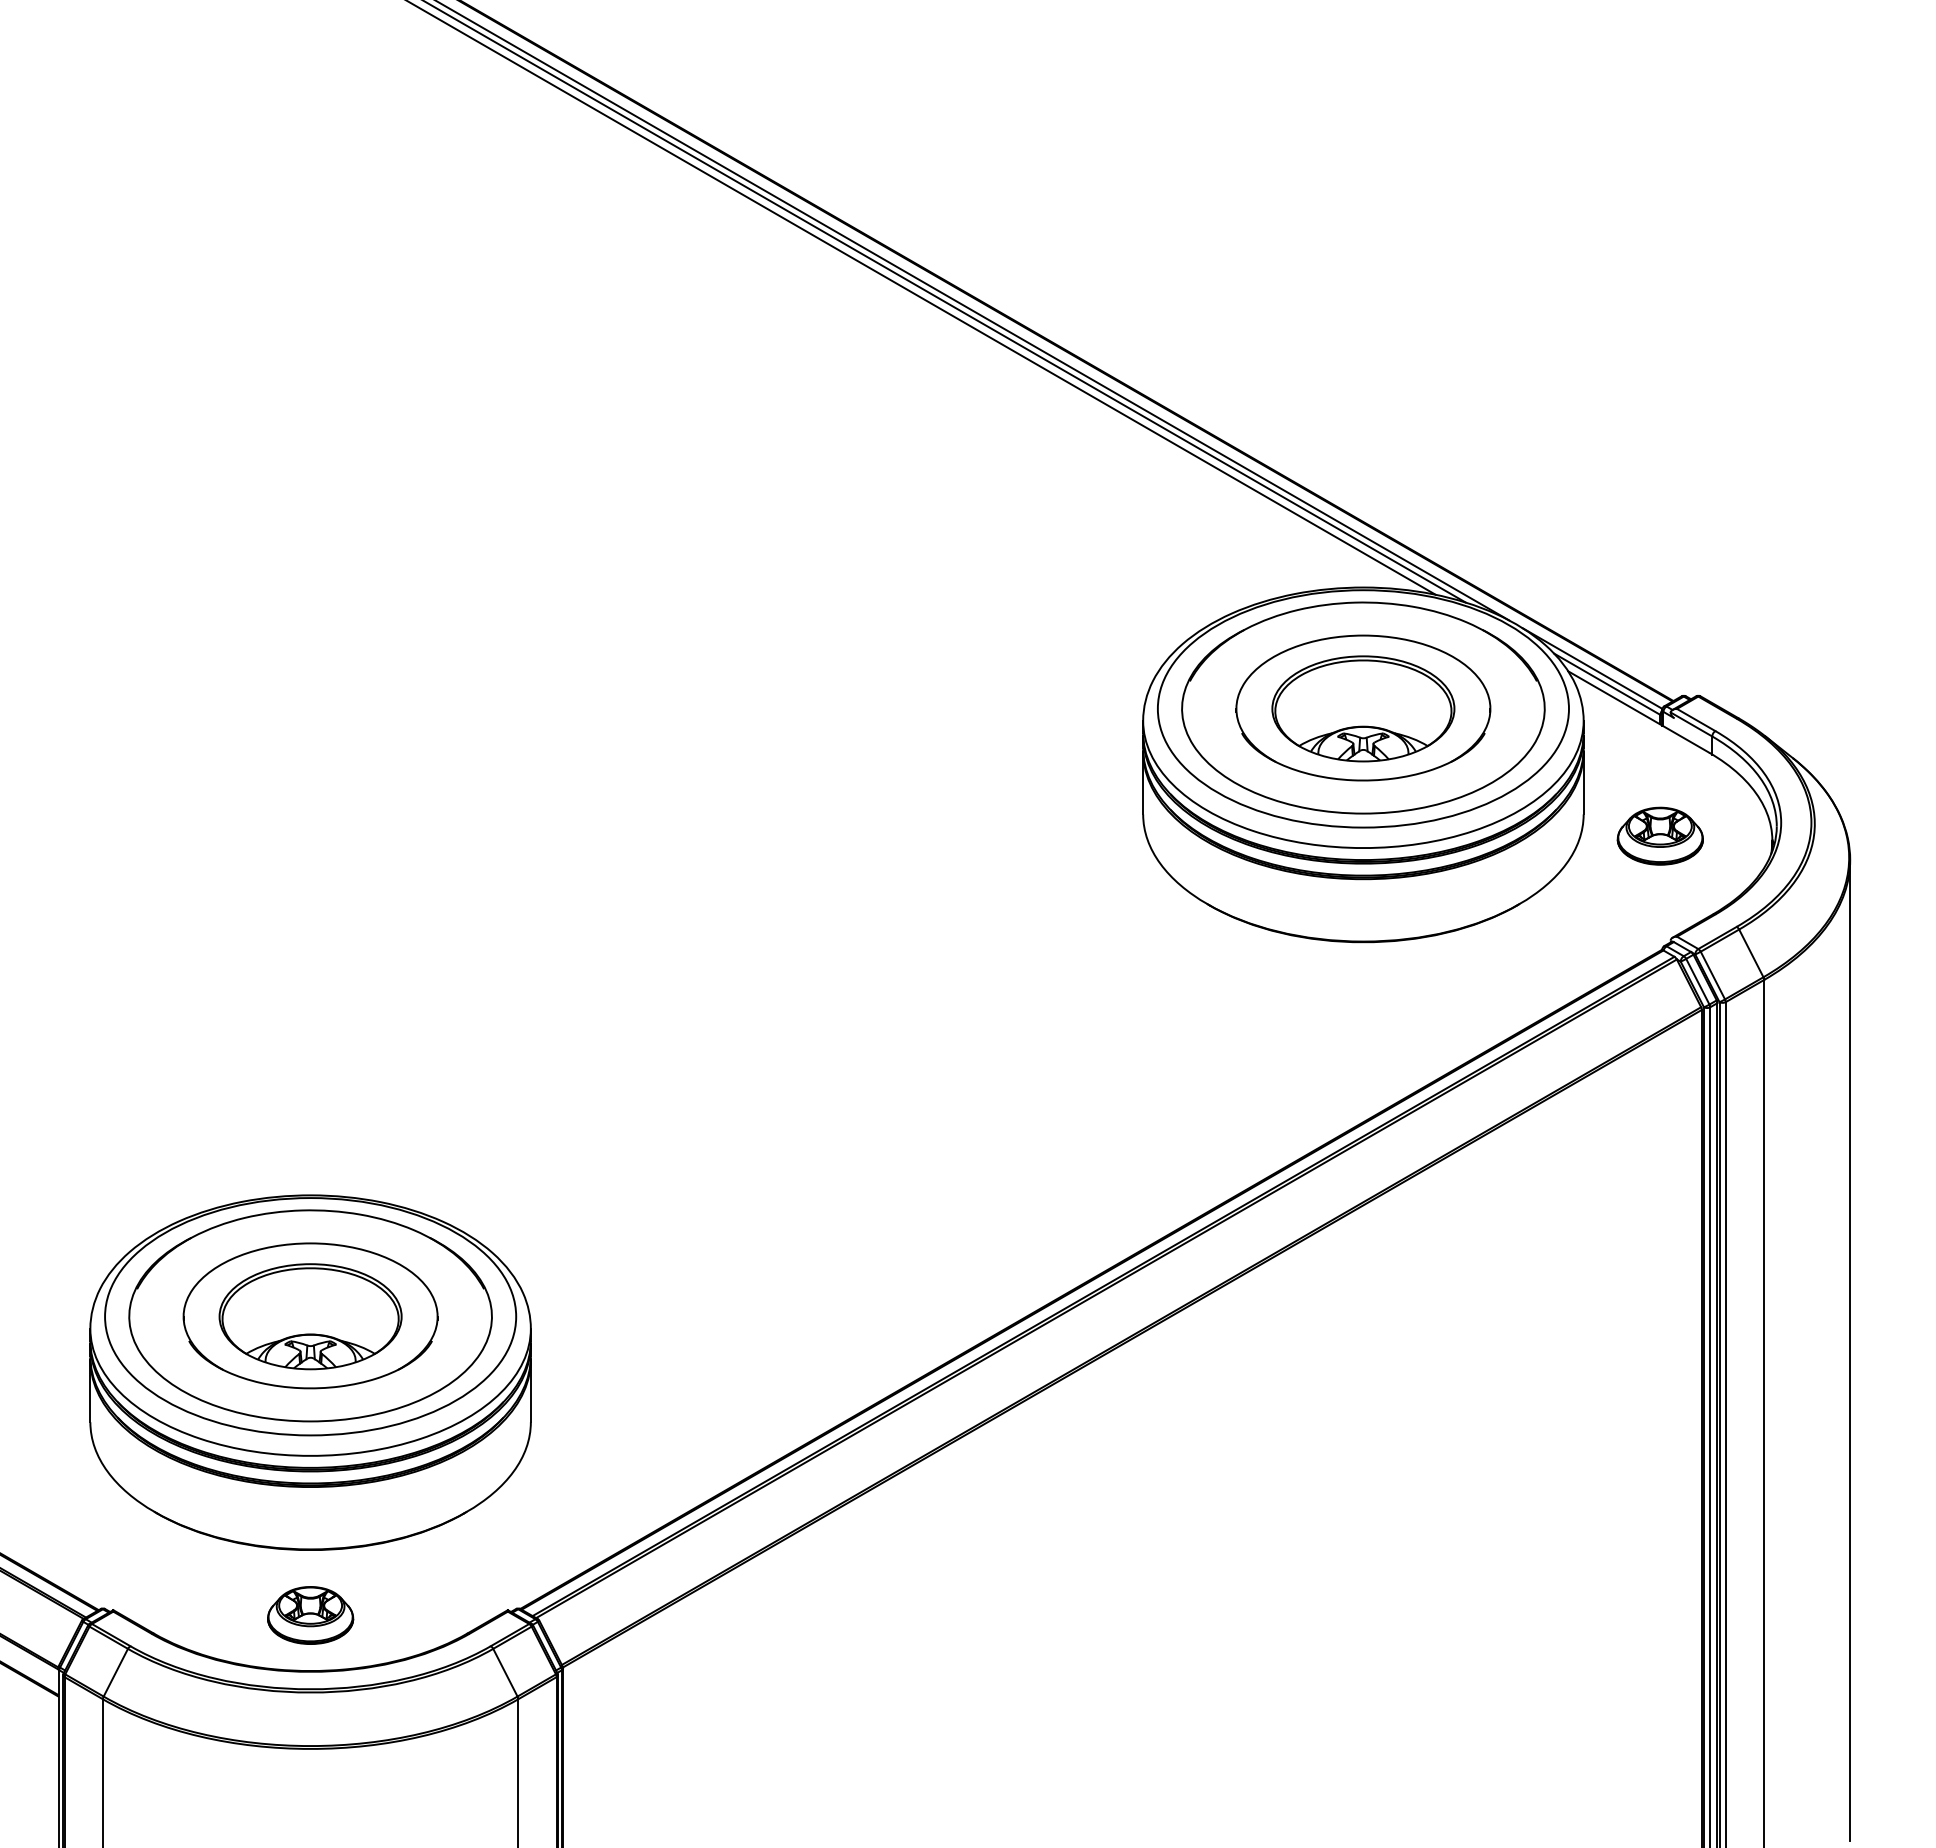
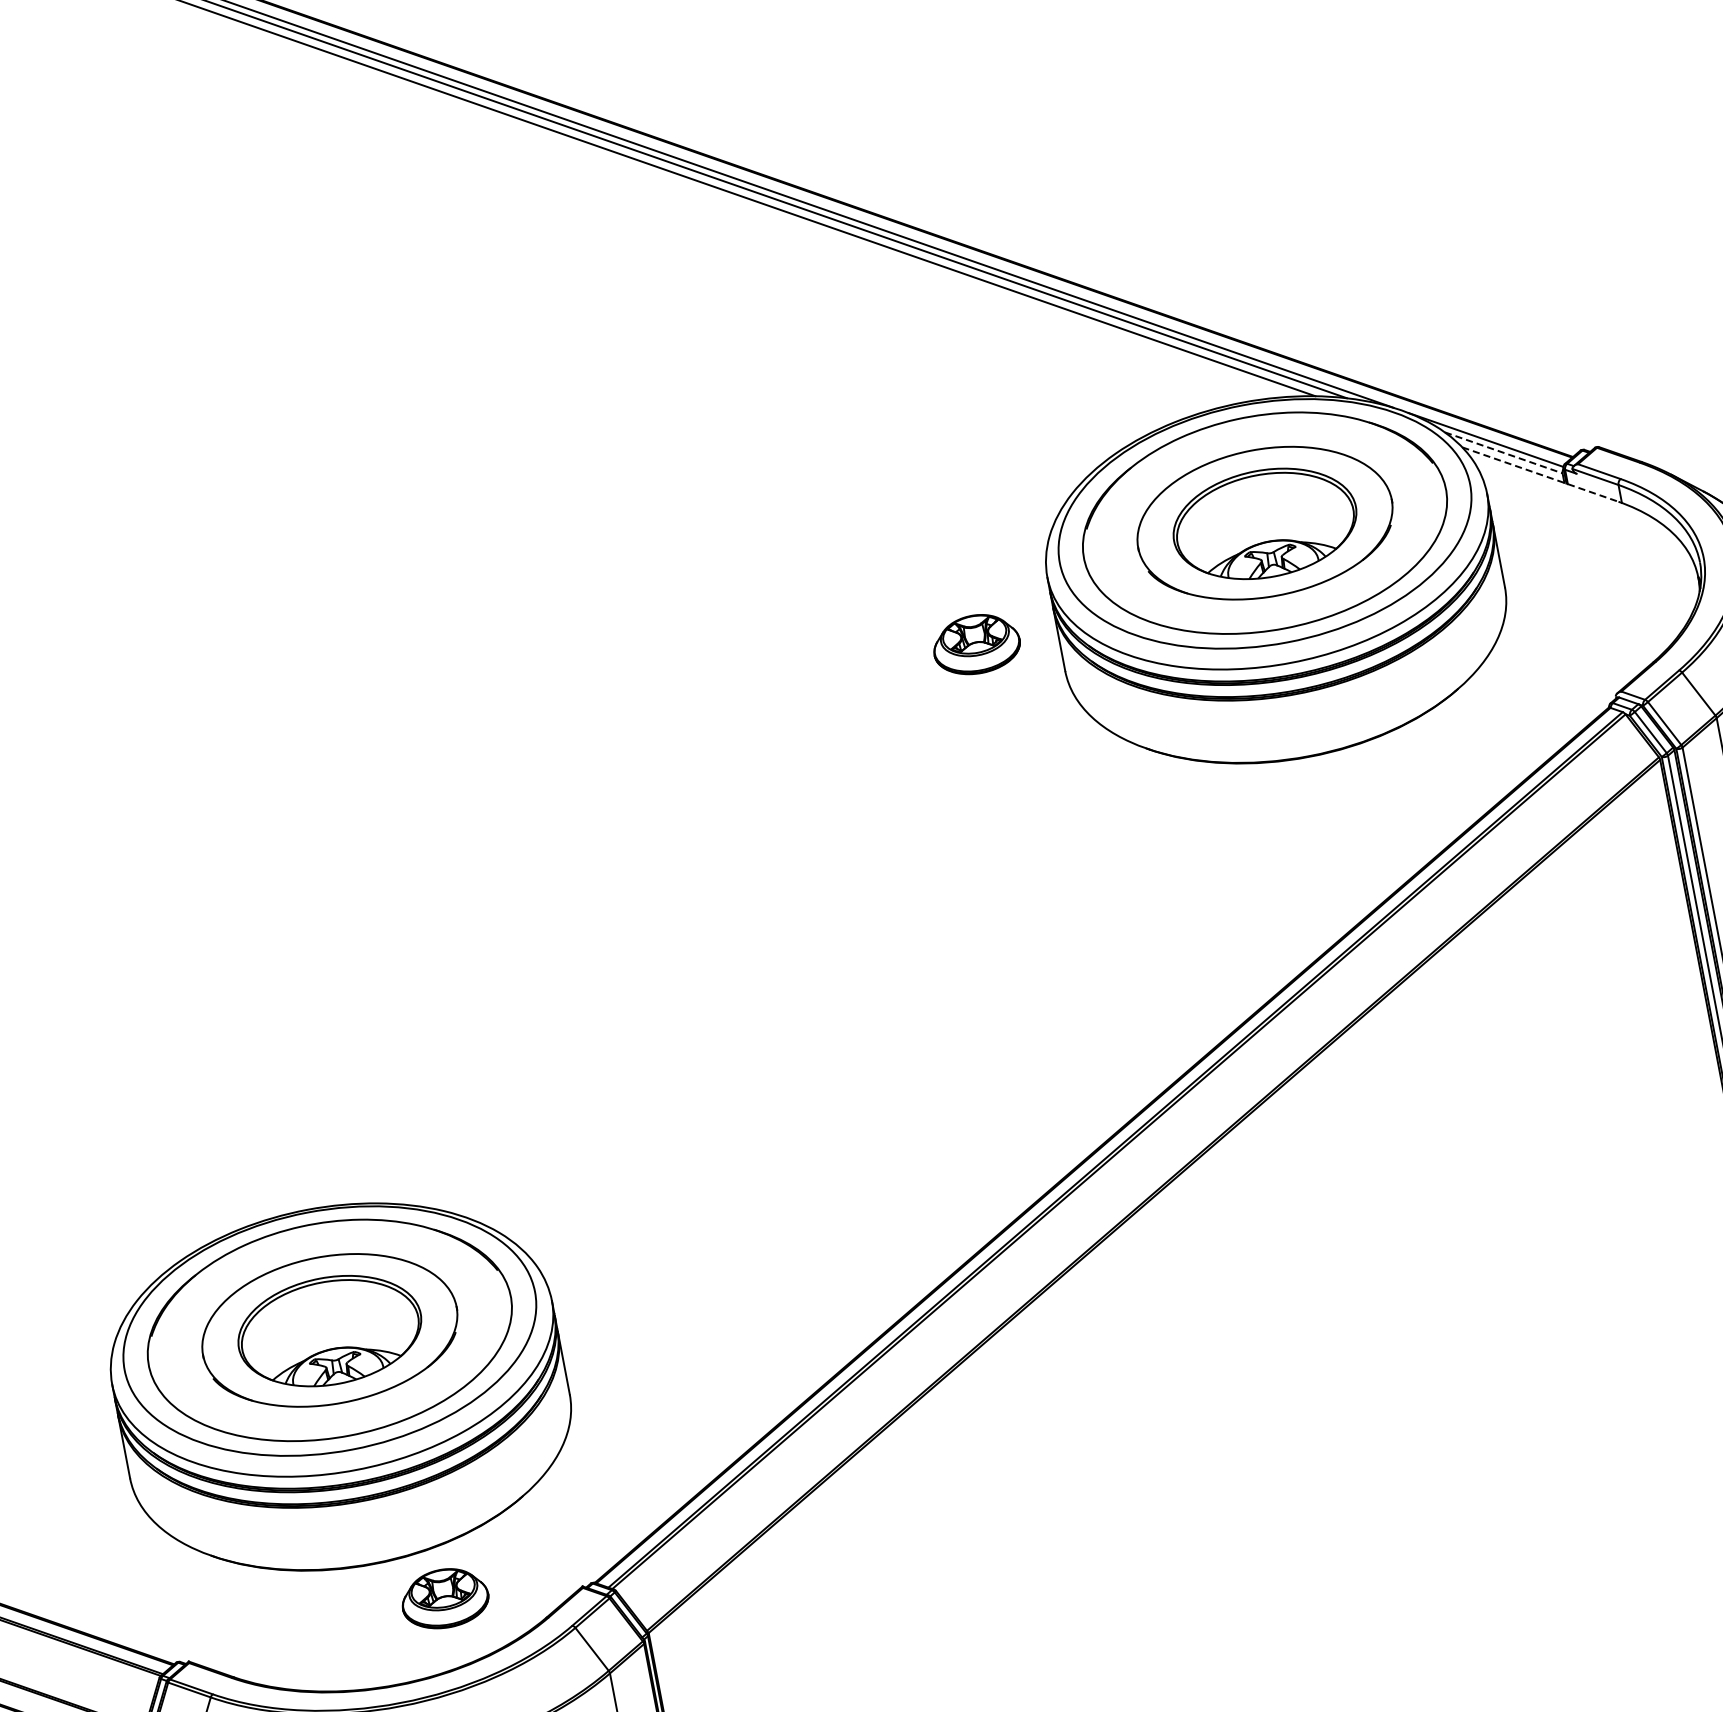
line: (1607, 684) -> (1504, 453), solid -> dashed
line: (1639, 712) -> (1541, 474), solid -> dashed
part: (1659, 835) -> (975, 643), moved
part: (310, 1615) -> (444, 1598), moved

